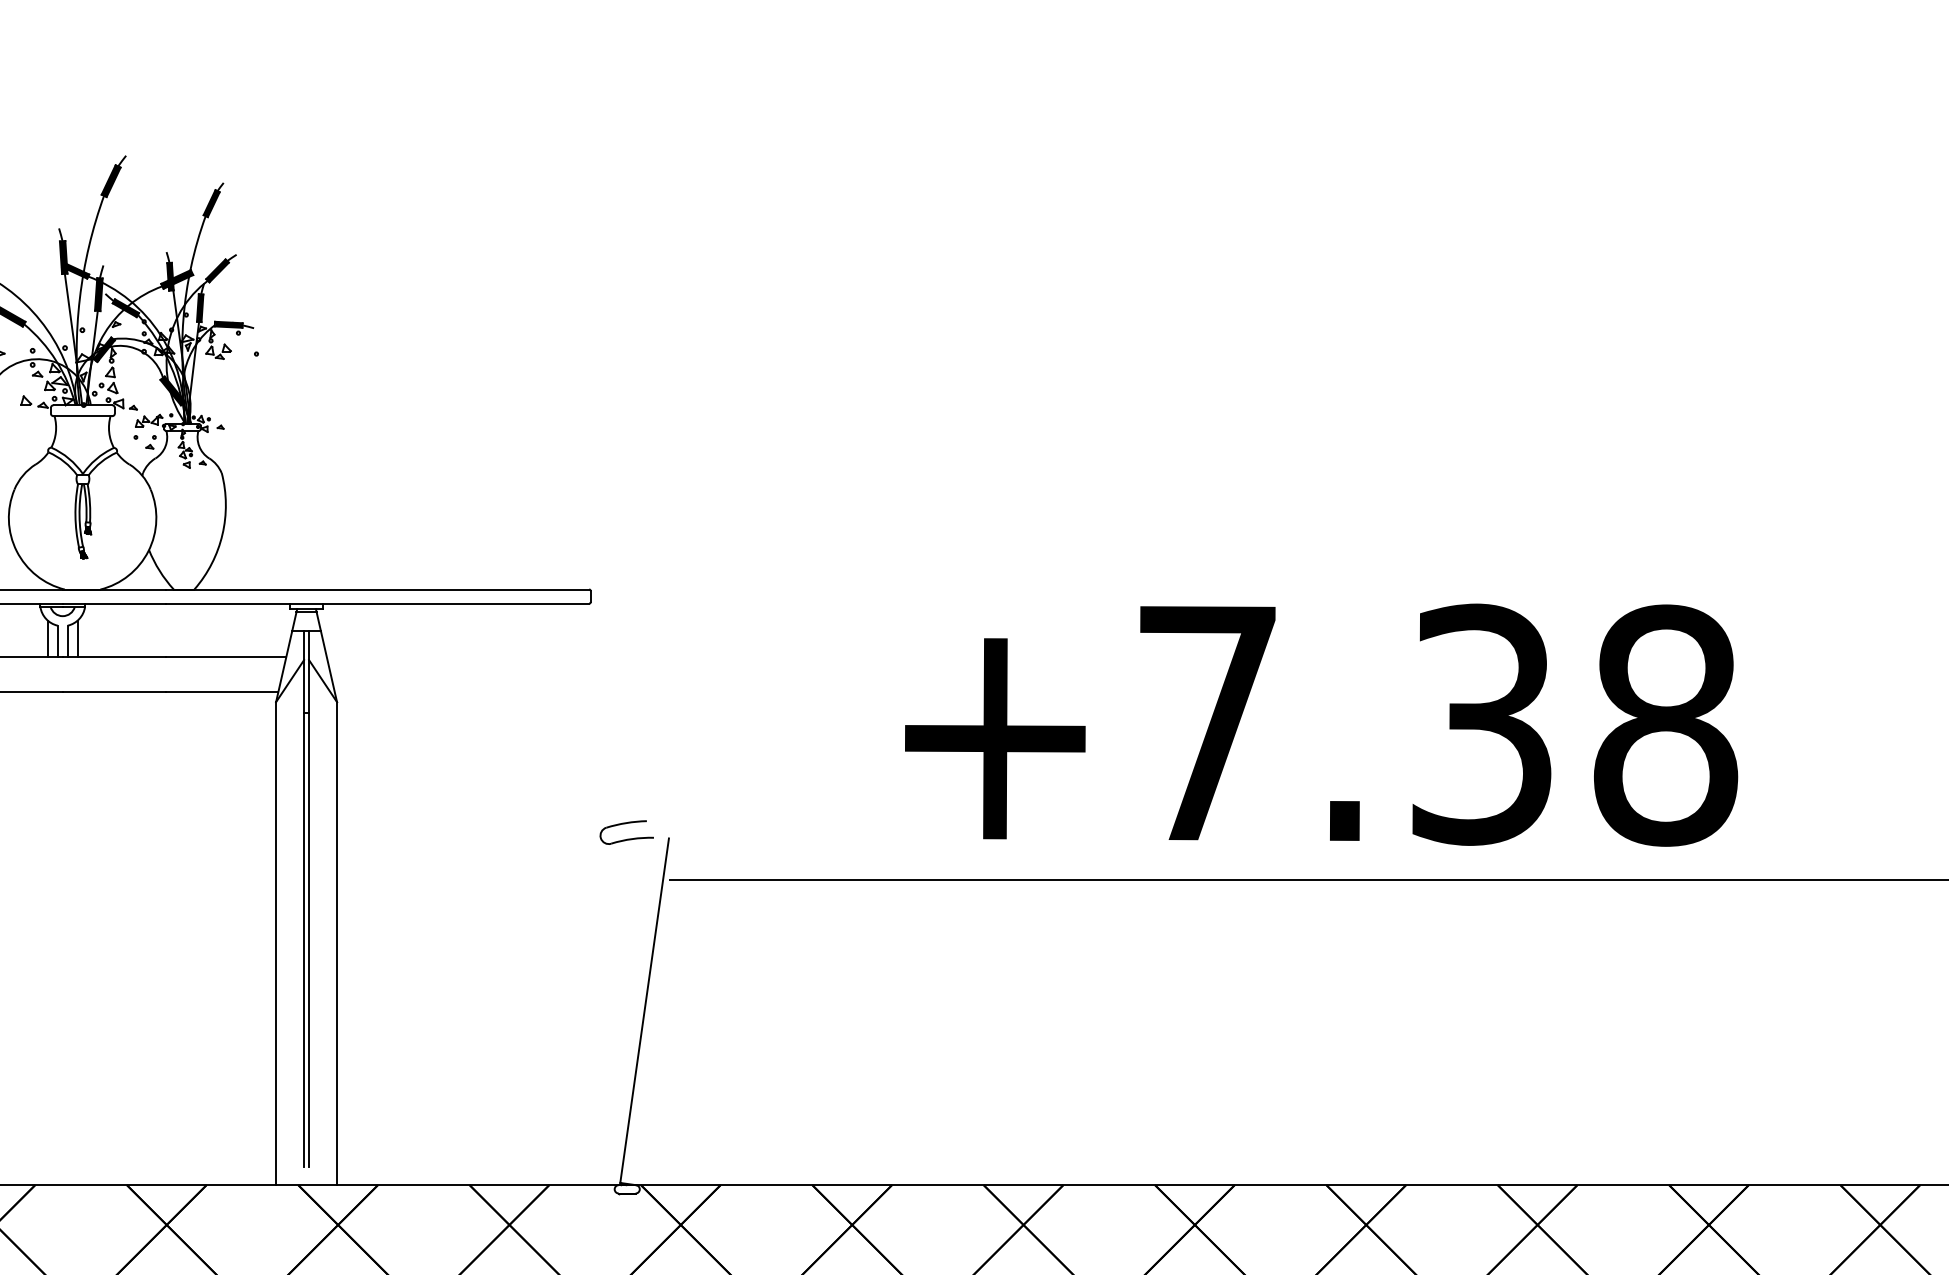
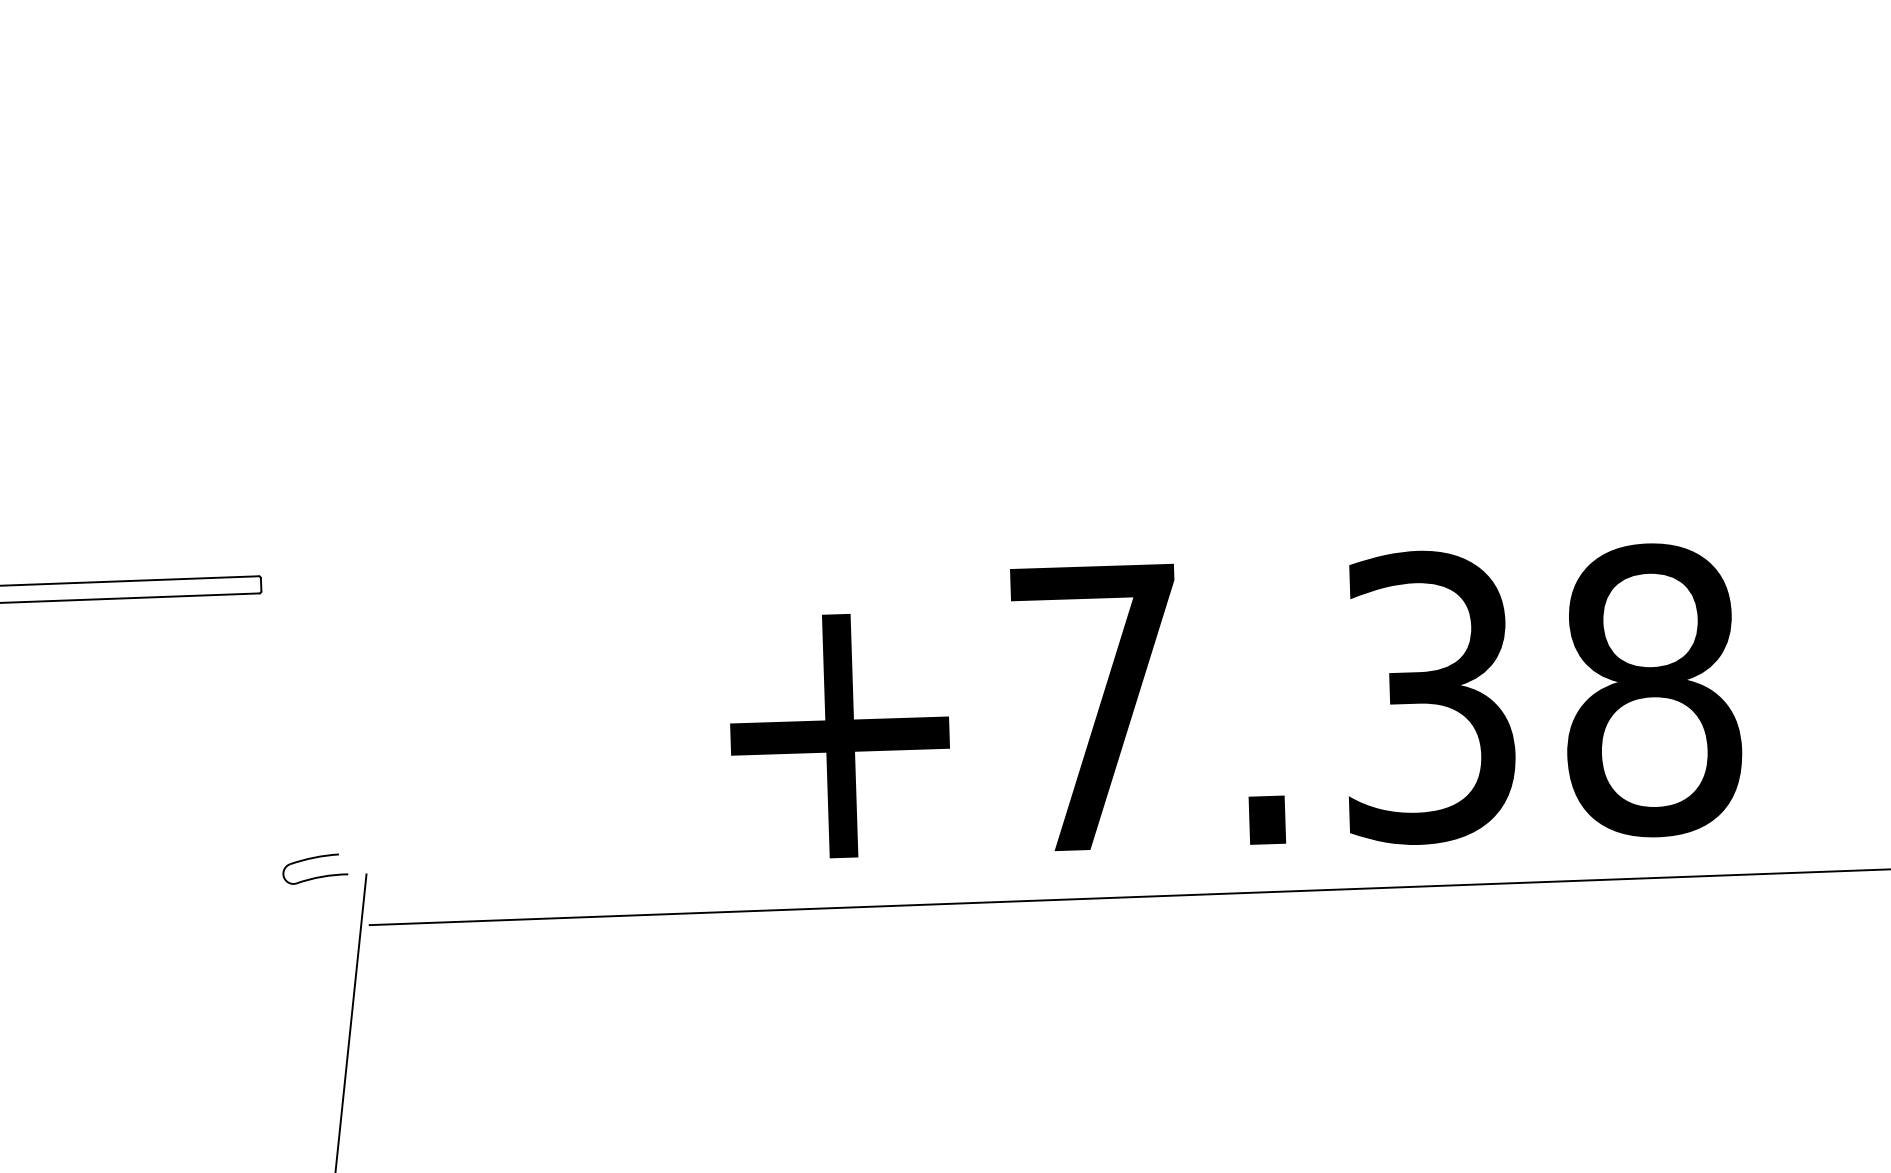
text: (1321, 724) -> (1234, 704), moved

